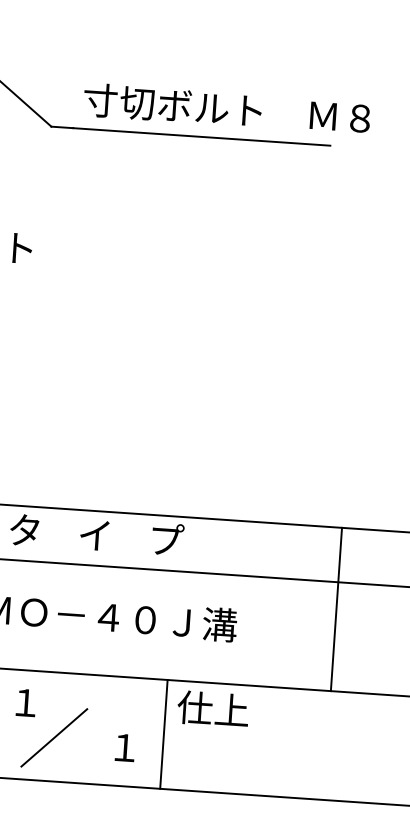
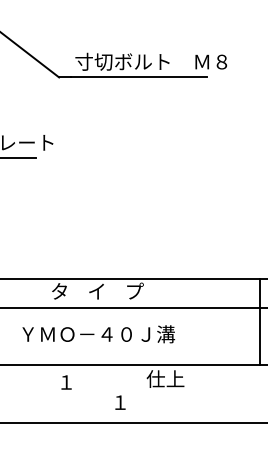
line: (335, 608) -> (259, 321), moved
line: (164, 735) -> (140, 394), removed
line: (54, 736) -> (82, 399), removed

